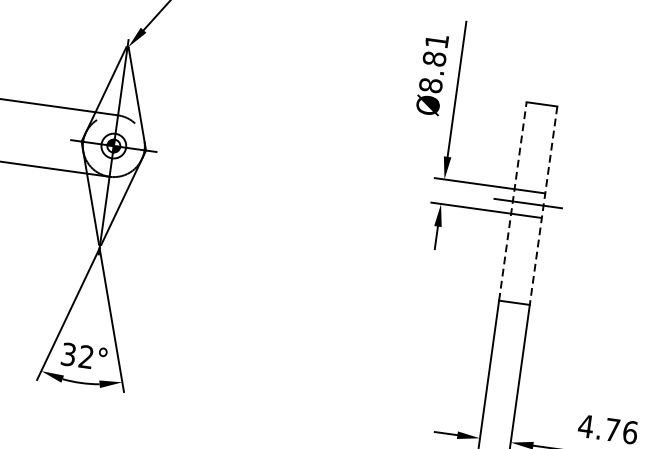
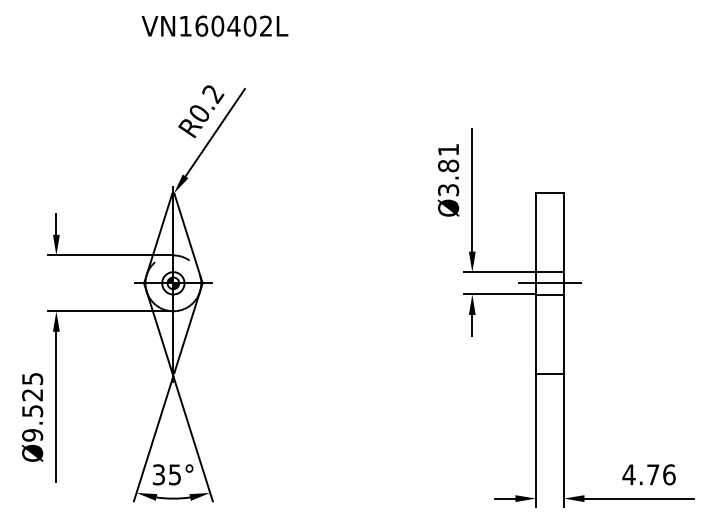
text: (430, 84) -> (448, 189), Ø8.81 -> Ø3.81
line: (513, 200) -> (536, 282), dashed -> solid
line: (543, 205) -> (563, 283), dashed -> solid
text: (85, 356) -> (174, 474), 32° -> 35°

